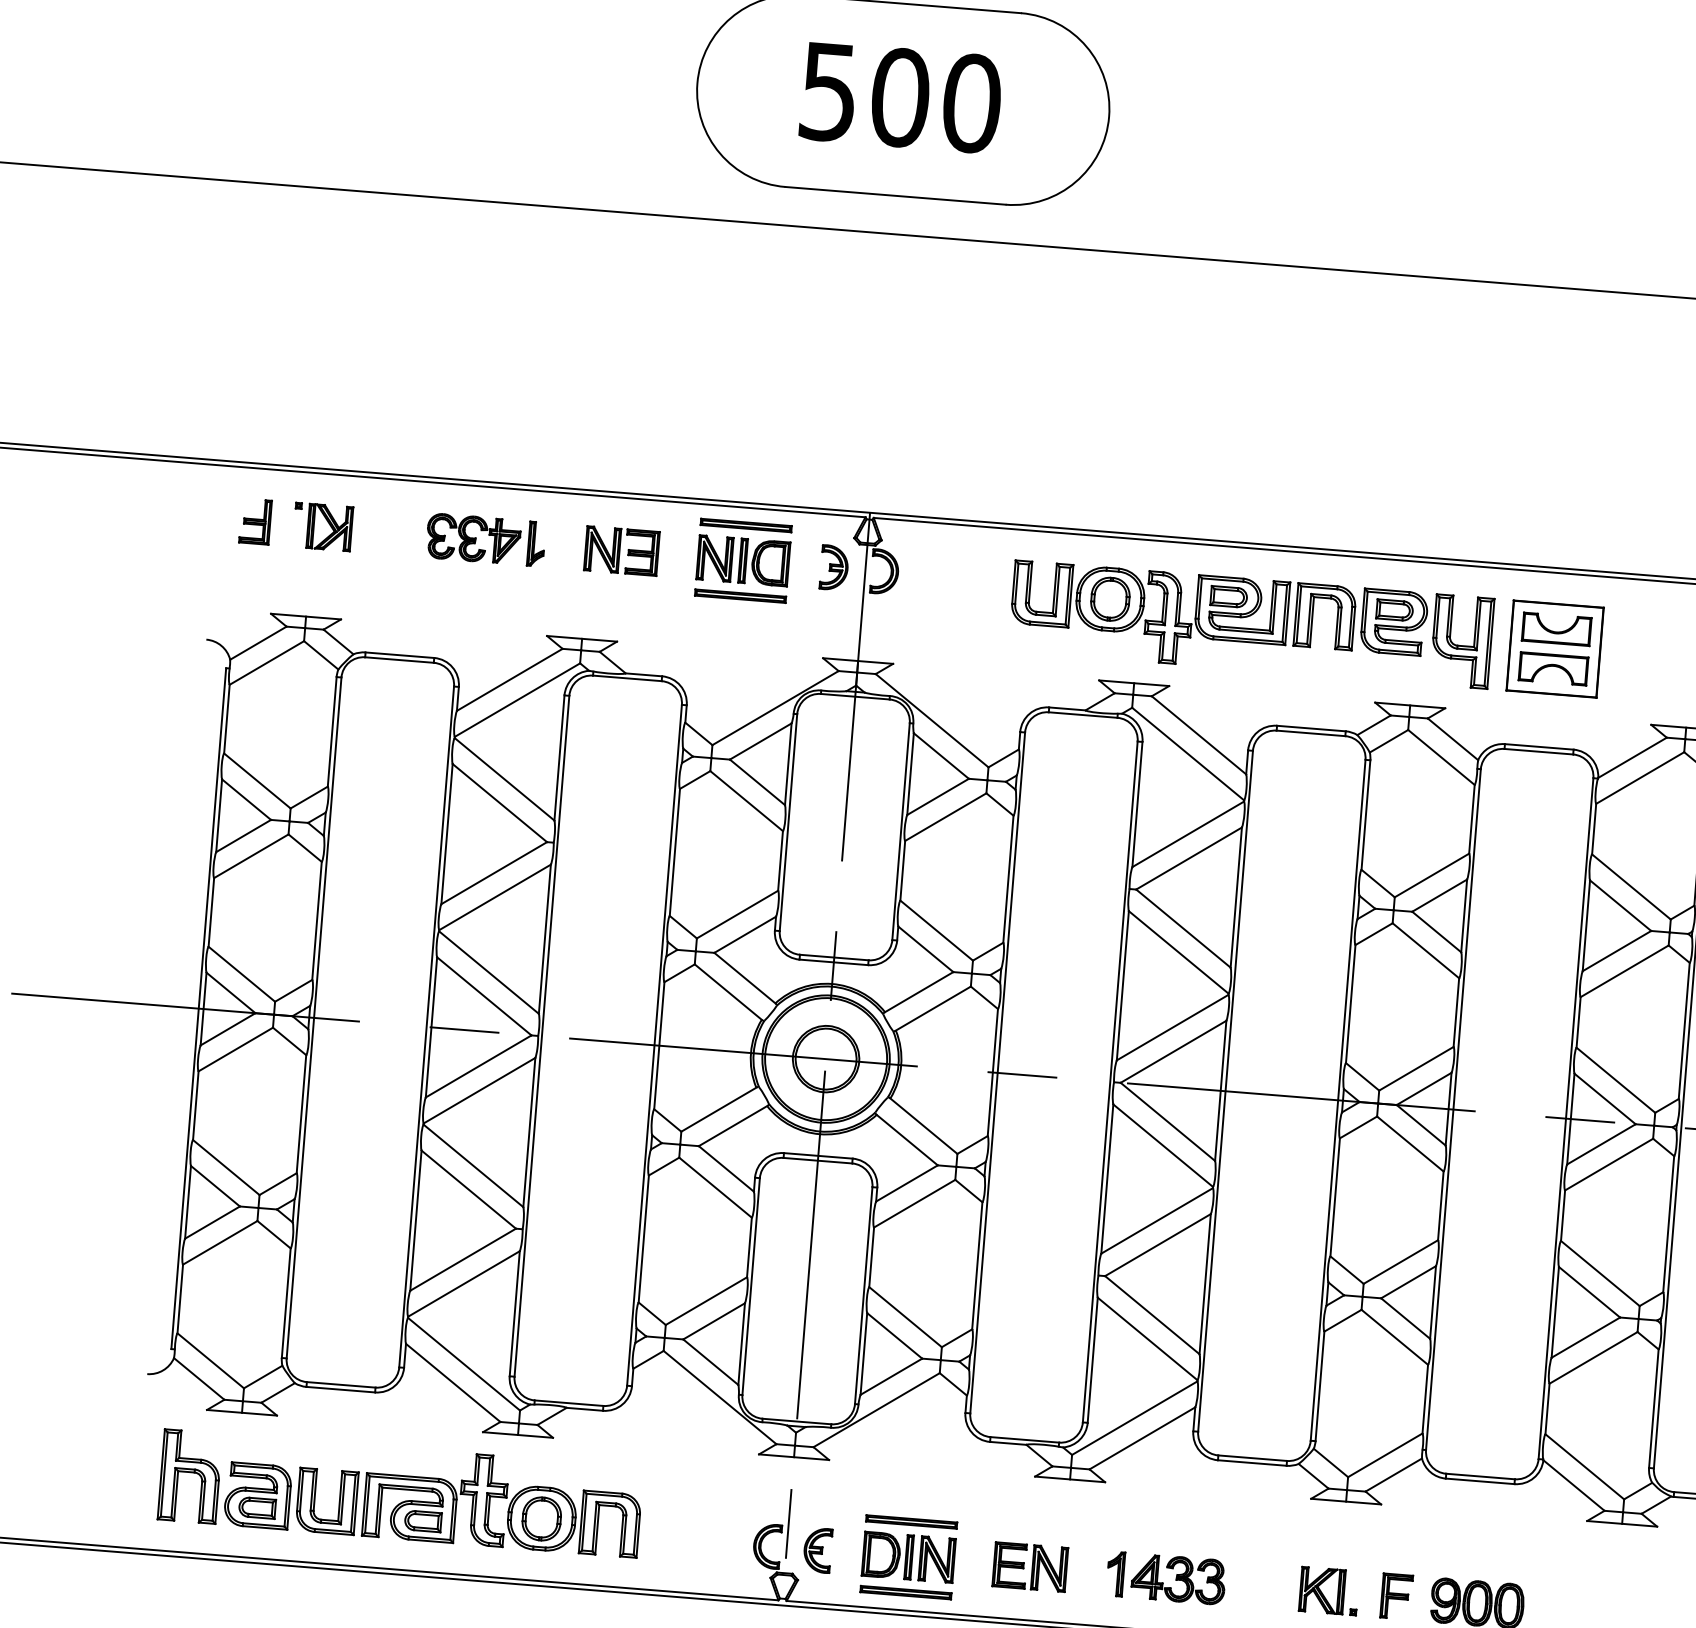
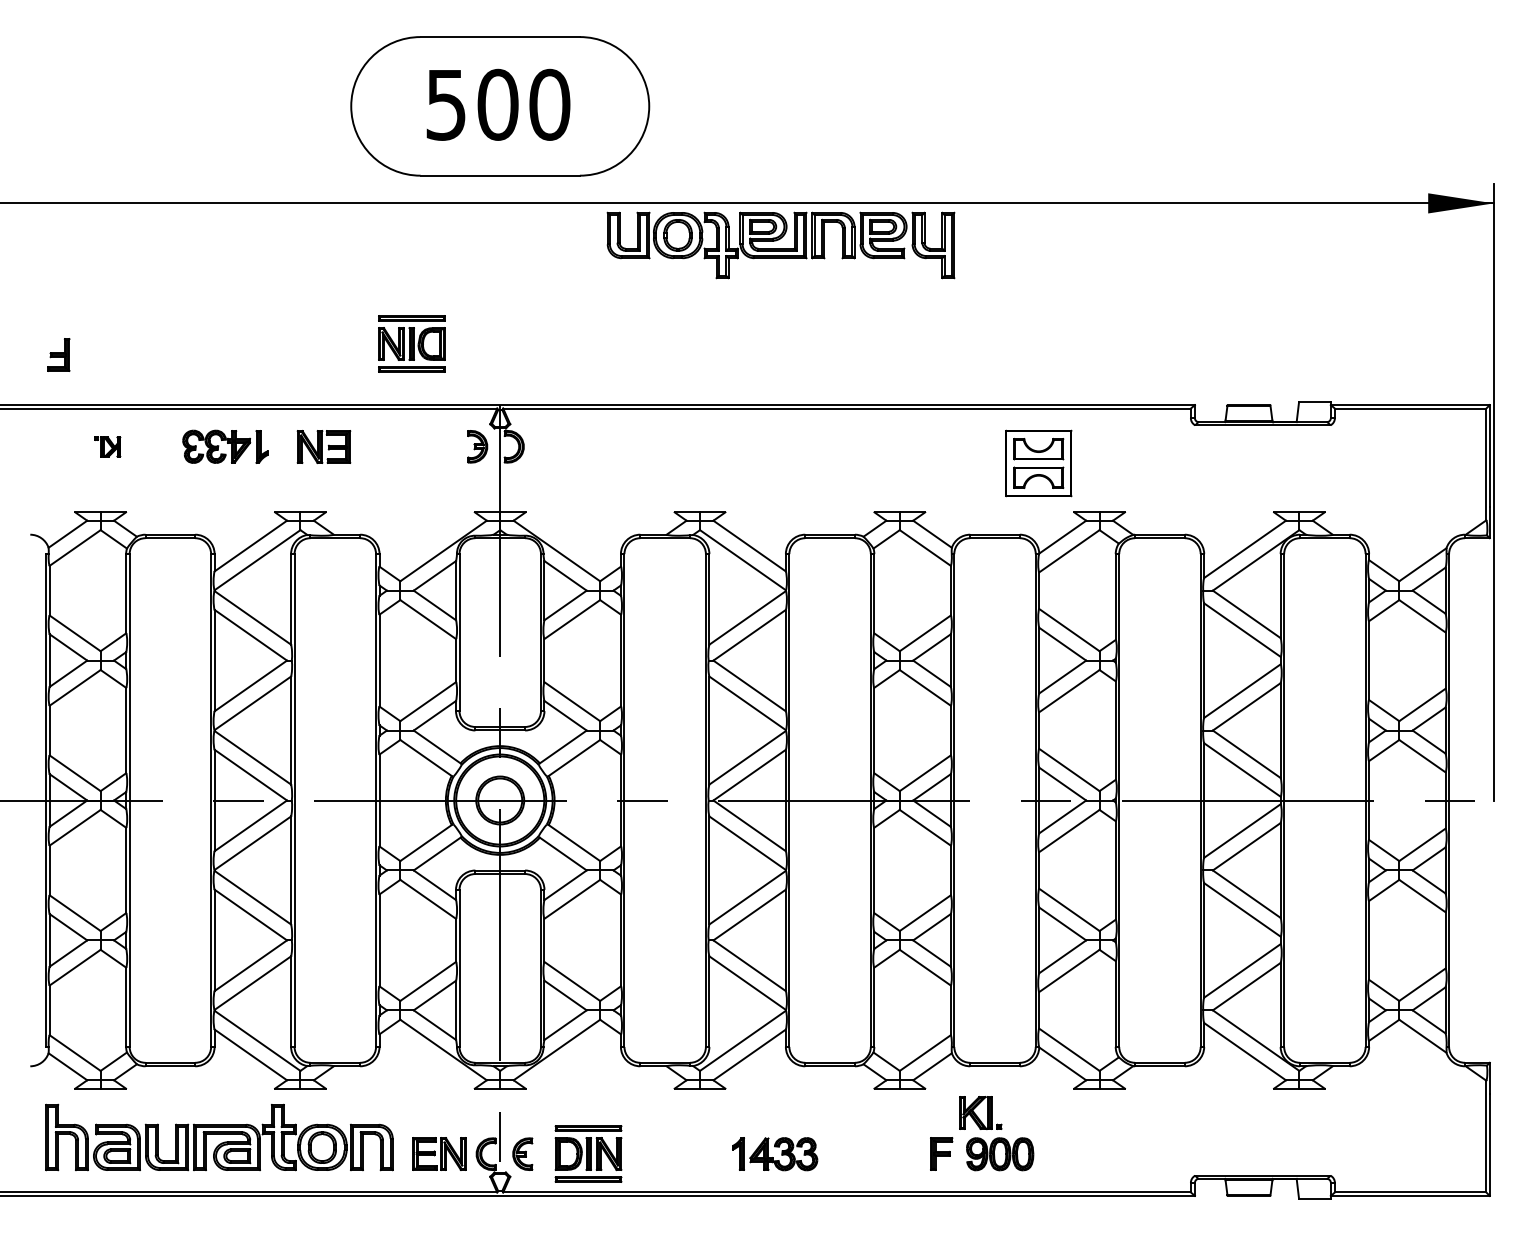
part: (255, 520) -> (58, 354), moved
part: (322, 526) -> (107, 446), size x0.6
part: (742, 560) -> (411, 343), moved
part: (1250, 624) -> (780, 245), moved
part: (1554, 649) -> (1038, 463), moved
part: (1030, 1566) -> (439, 1153), moved
part: (1328, 1590) -> (980, 1112), moved

